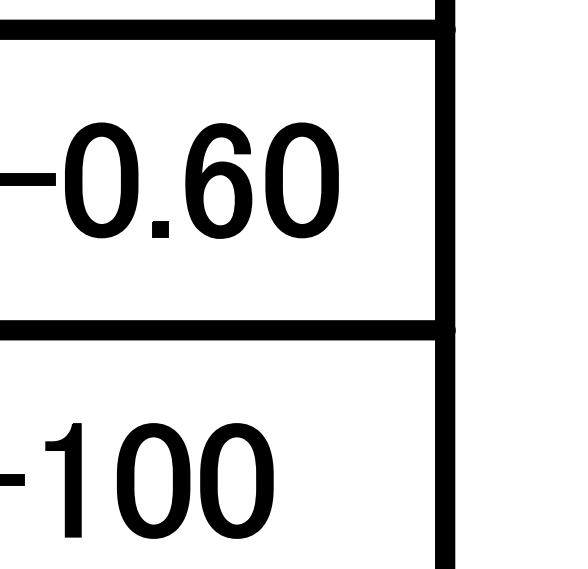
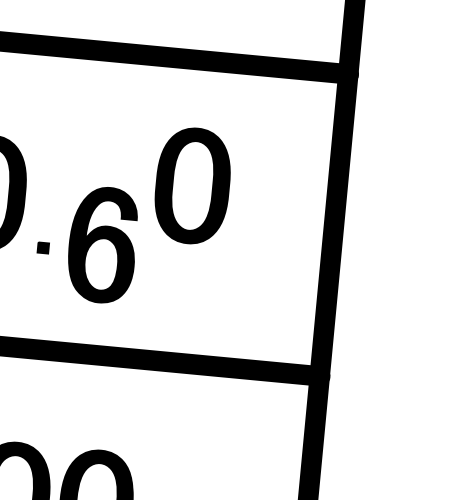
part: (218, 180) -> (102, 244), moved
part: (301, 180) -> (192, 186), moved
part: (160, 229) -> (43, 247), size x0.7

